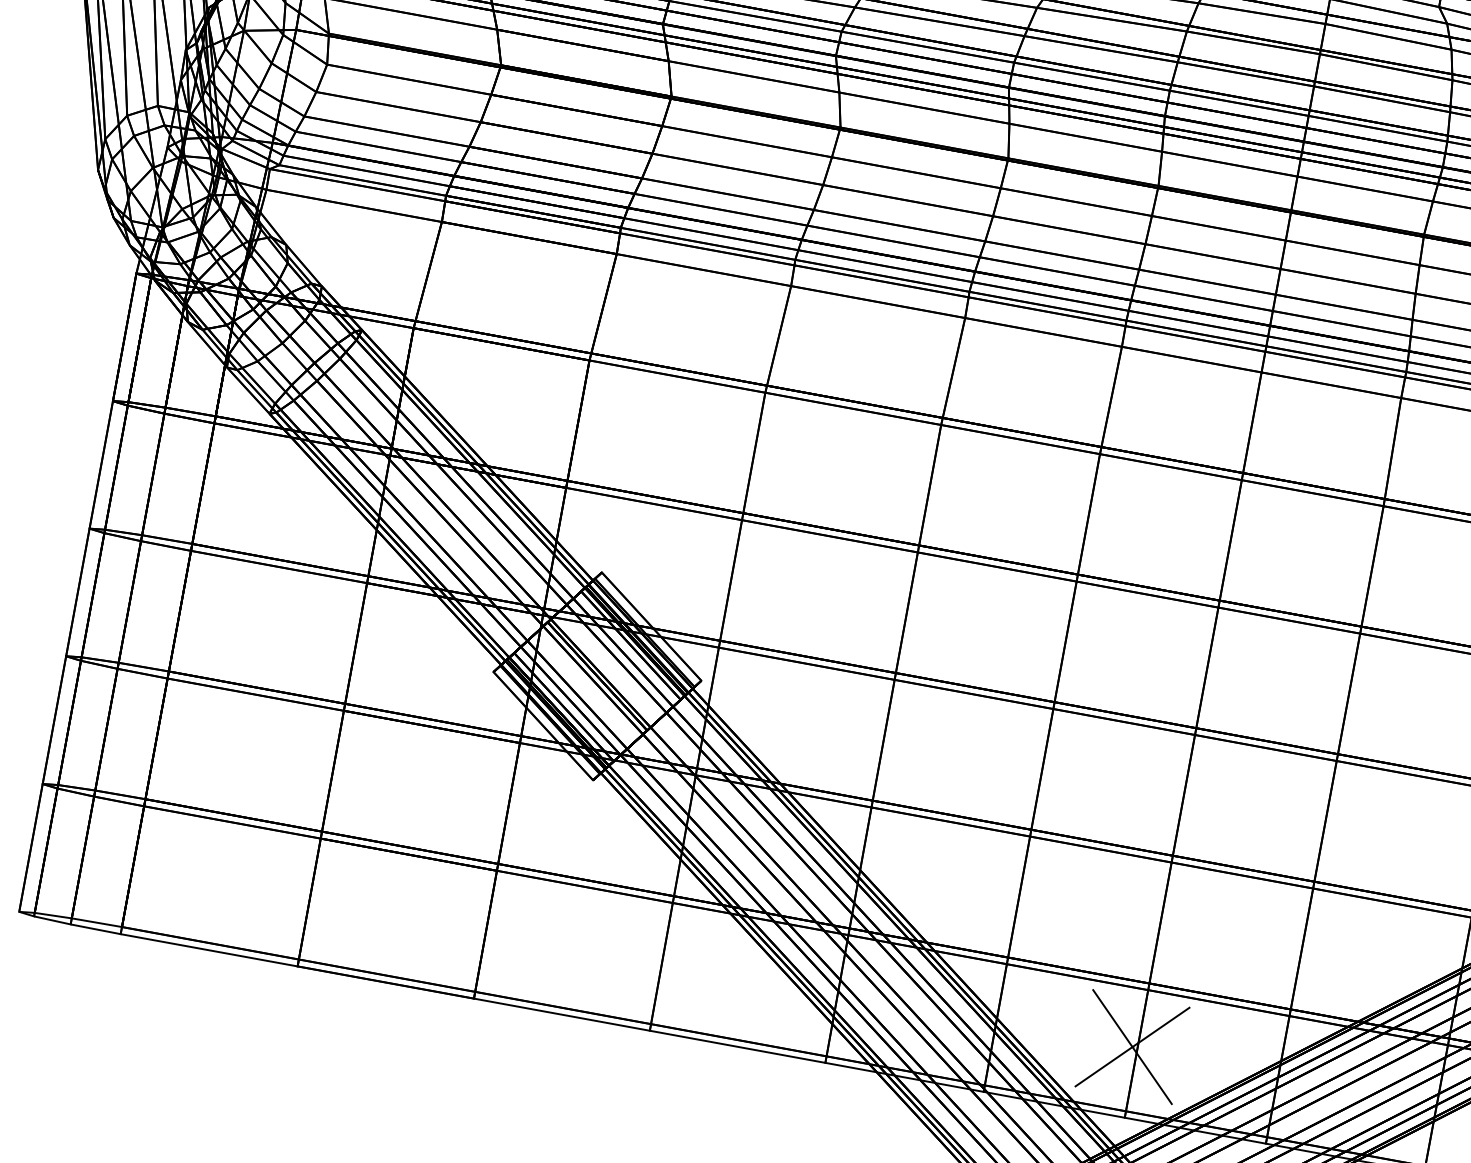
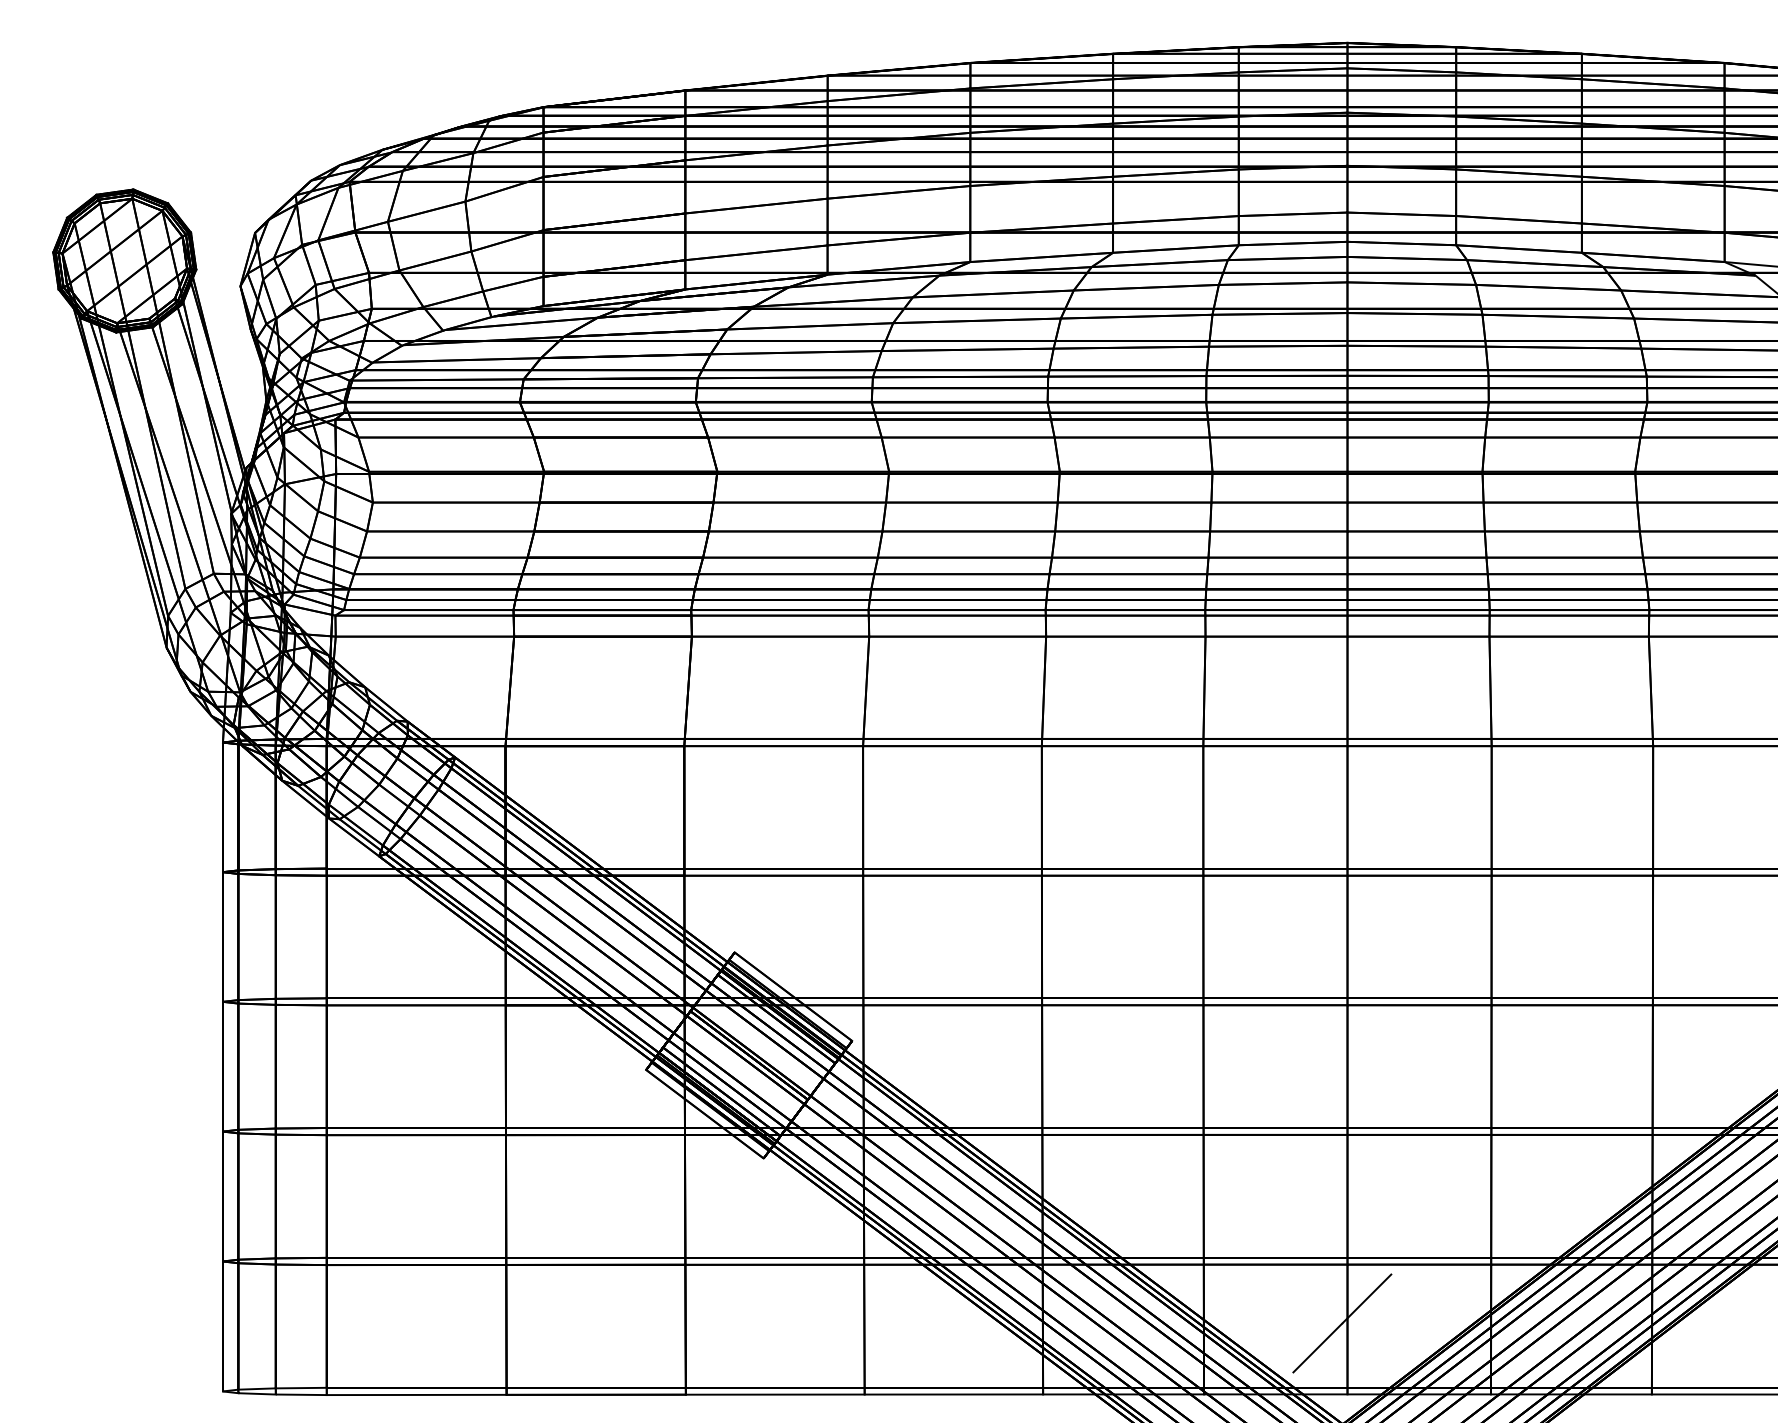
line: (1132, 1047) -> (1342, 1323), removed

